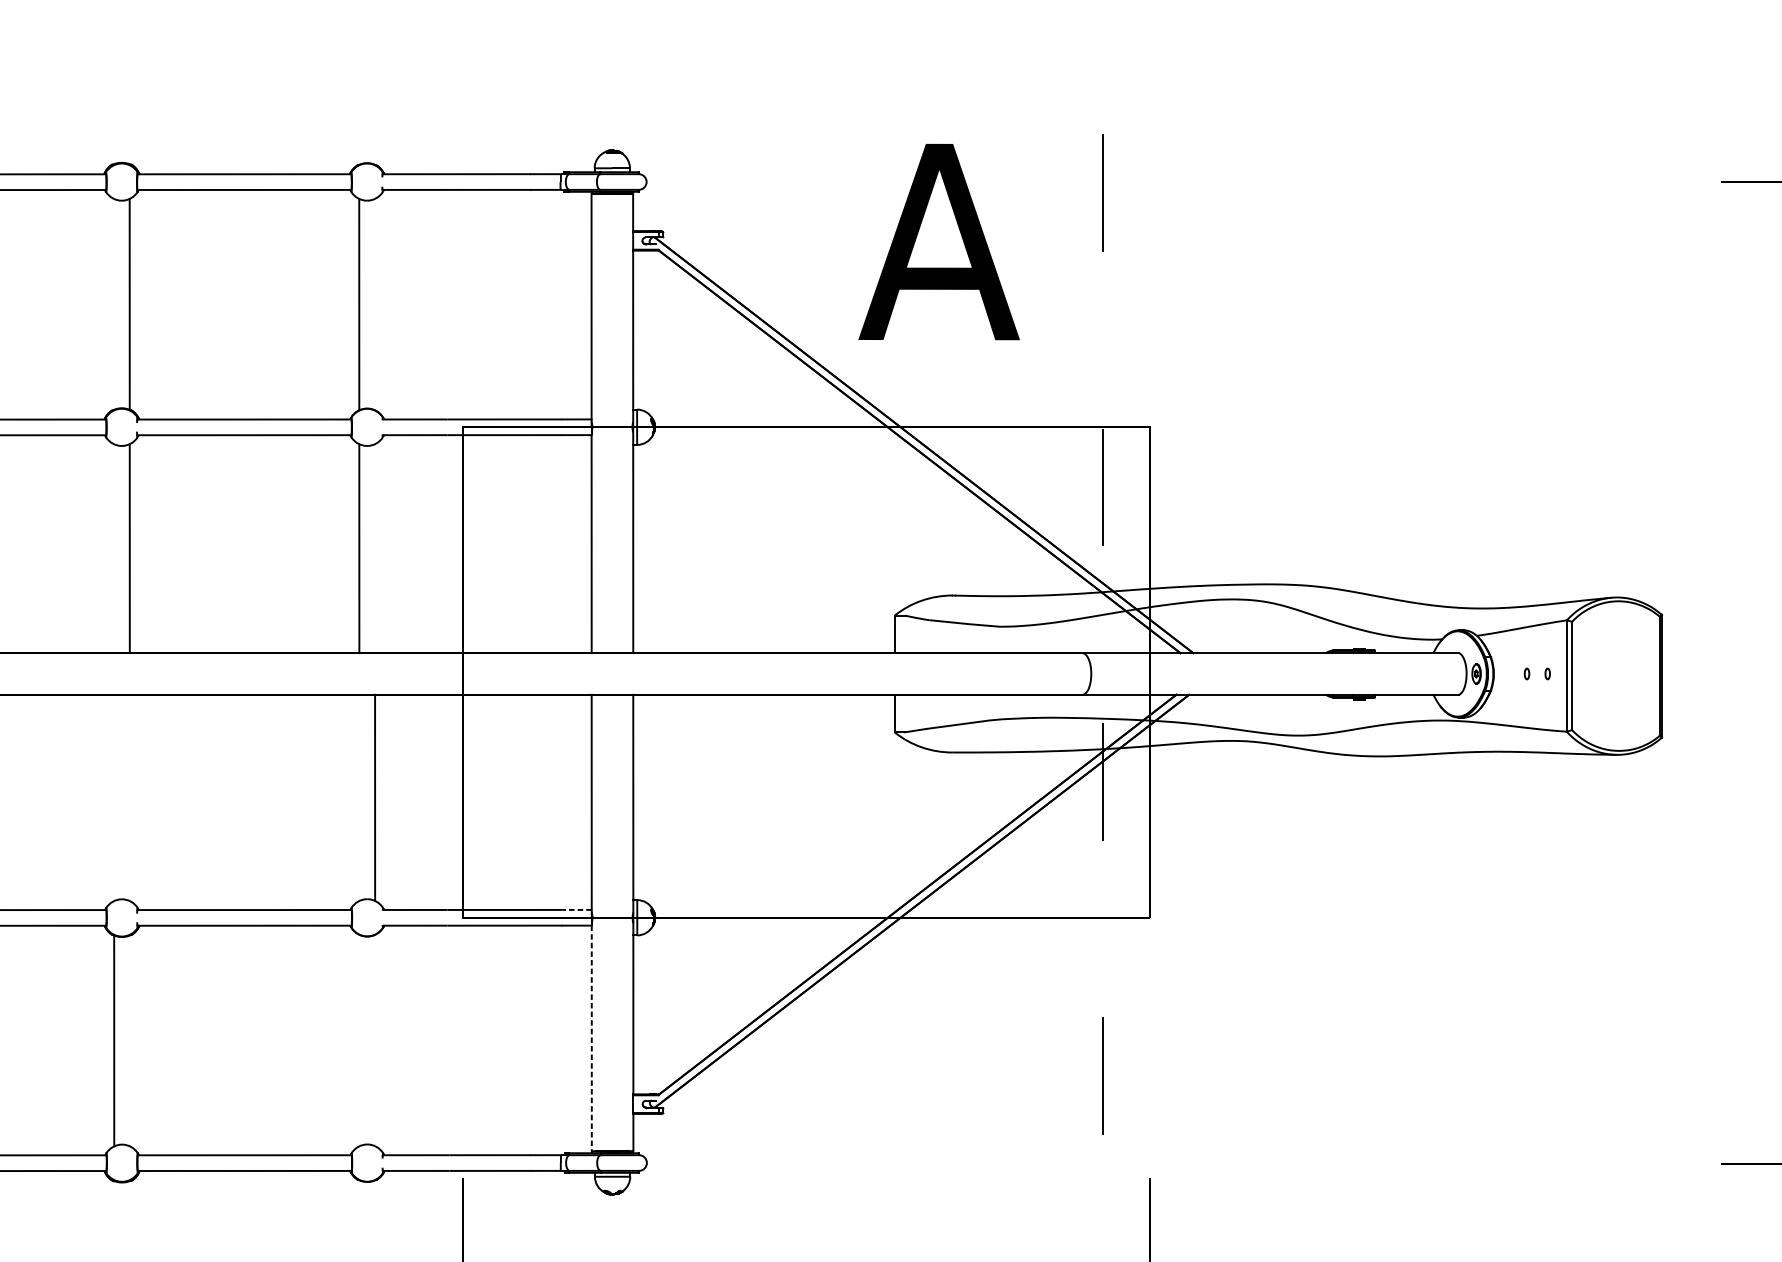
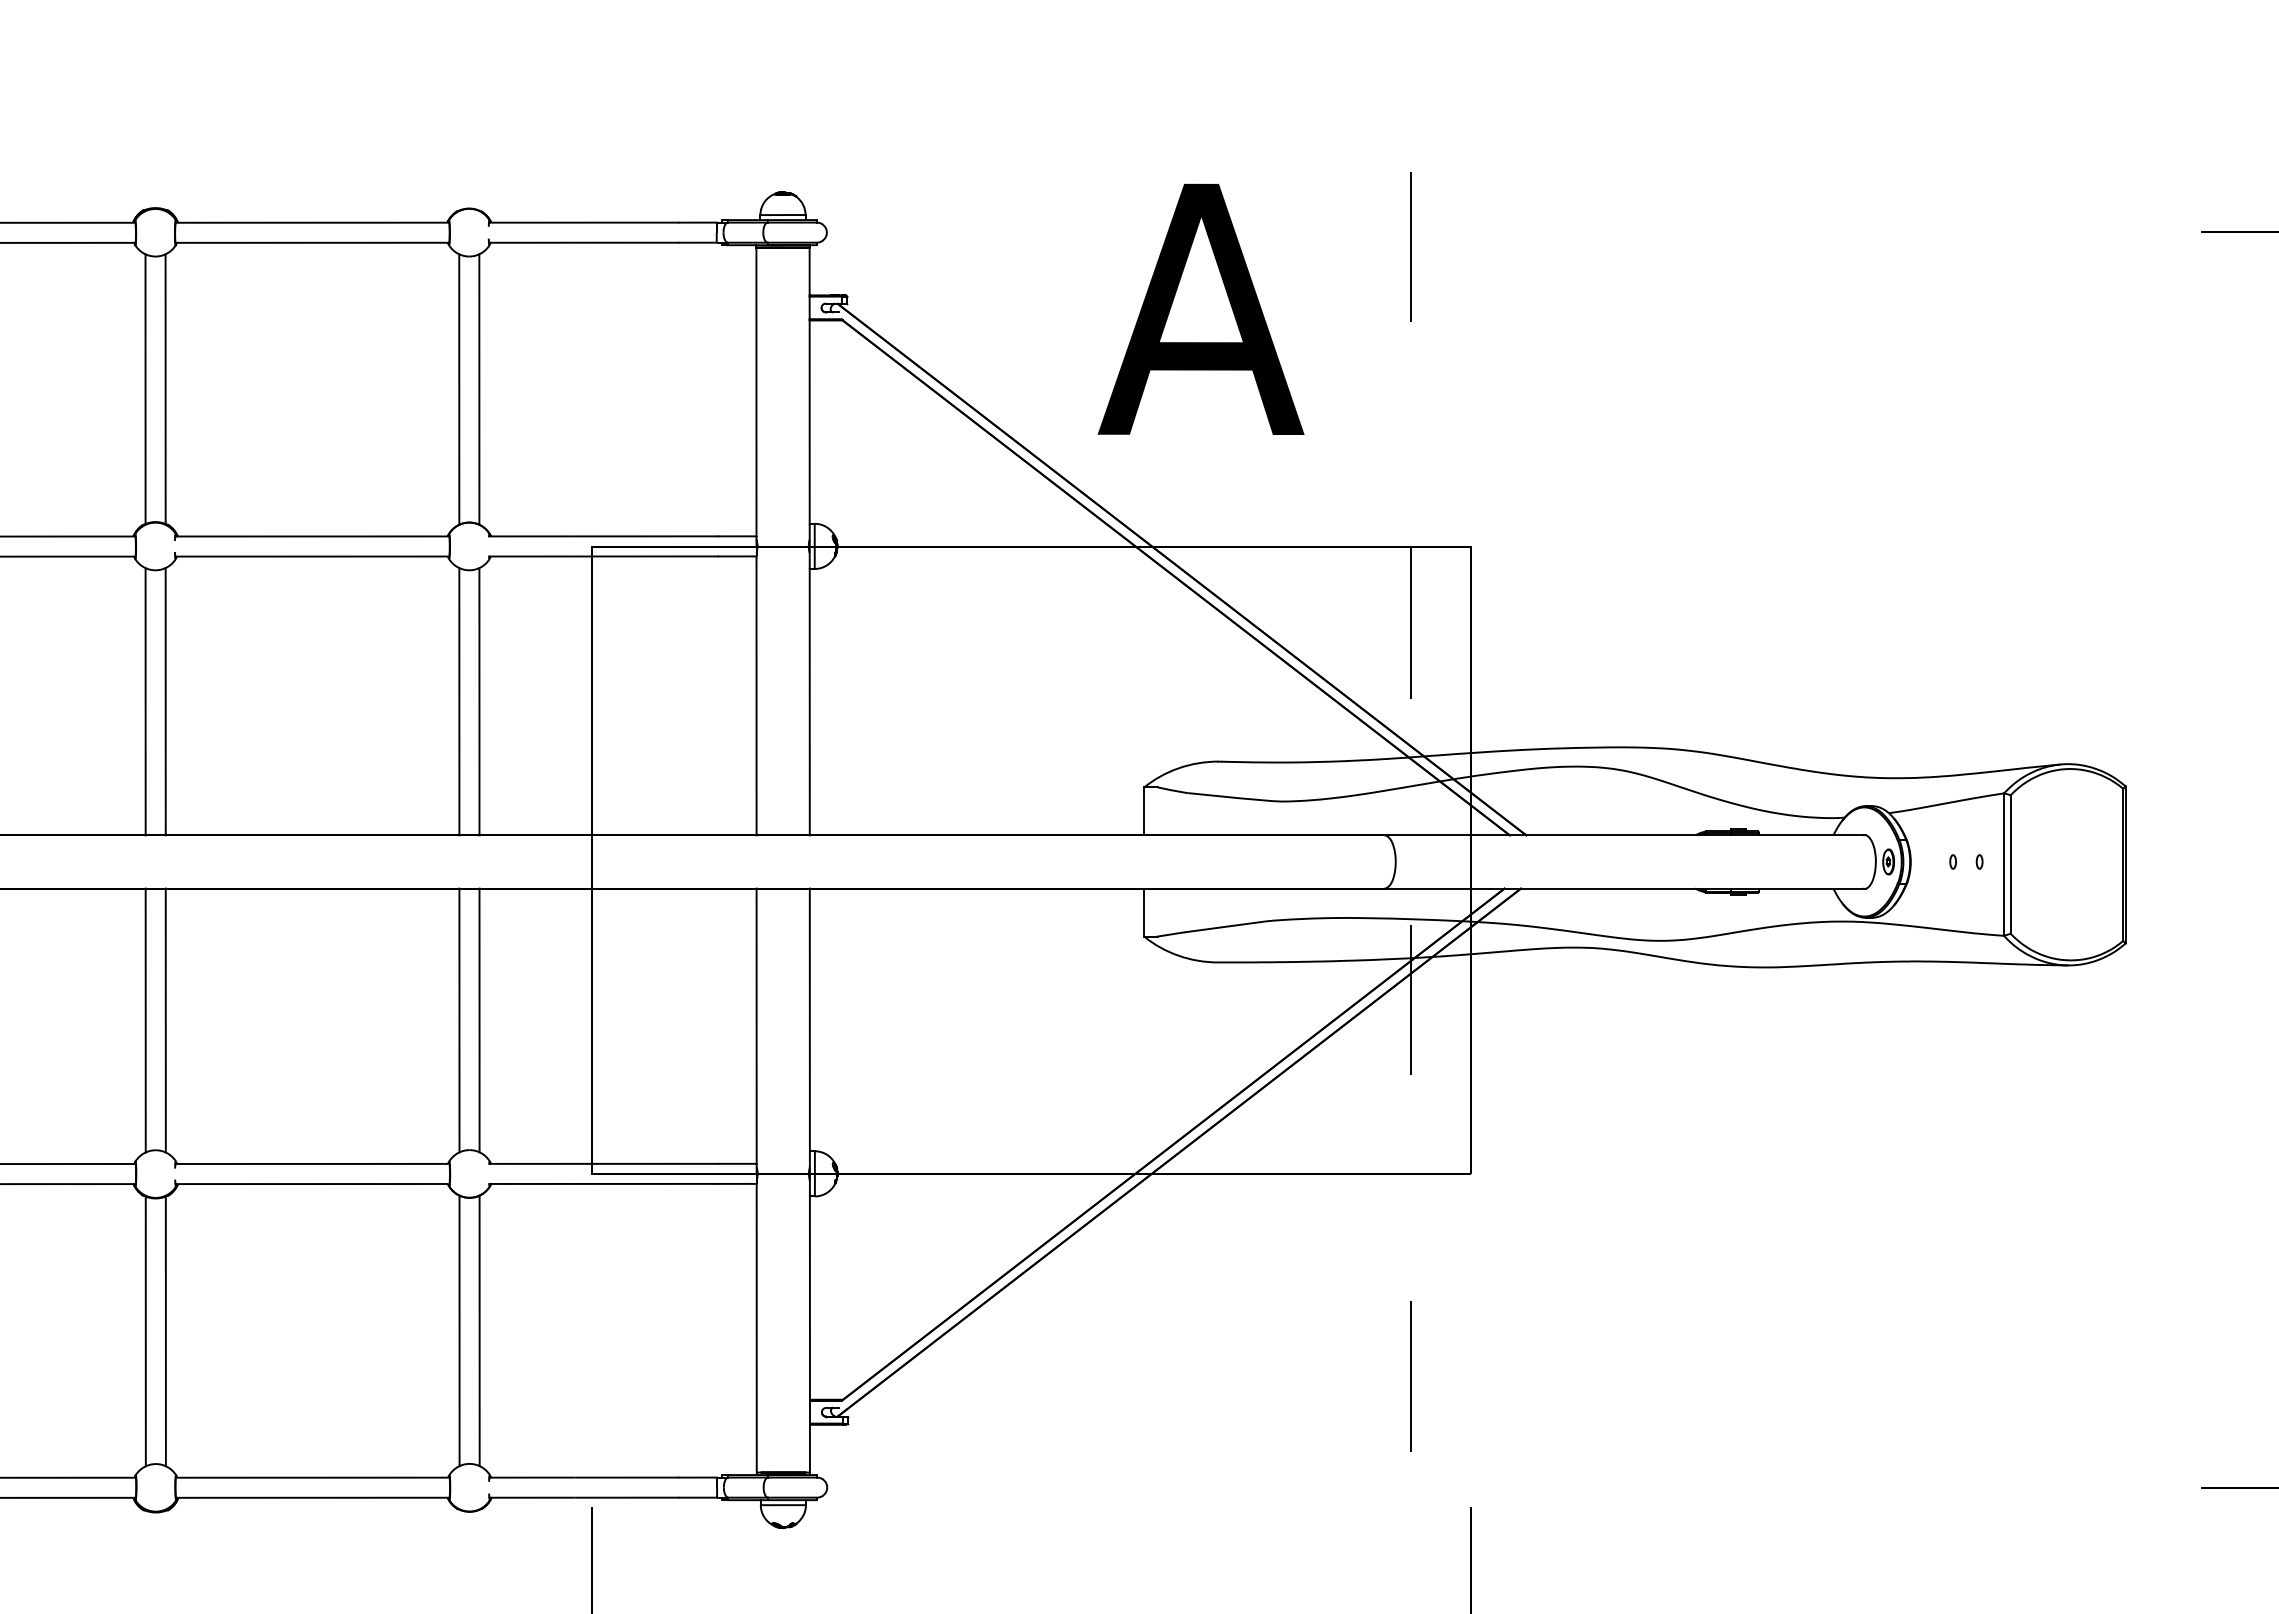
line: (113, 304) -> (145, 389), added
line: (375, 304) -> (479, 389), added
line: (113, 548) -> (145, 701), added
line: (375, 548) -> (479, 701), added
line: (113, 797) -> (145, 1020), added
line: (129, 797) -> (165, 1020), added
line: (359, 797) -> (459, 1020), added
line: (576, 909) -> (737, 1163), dashed -> solid
line: (591, 1038) -> (756, 1328), dashed -> solid
line: (359, 1040) -> (459, 1330), added
line: (375, 1040) -> (479, 1330), added
line: (129, 1041) -> (165, 1331), added

